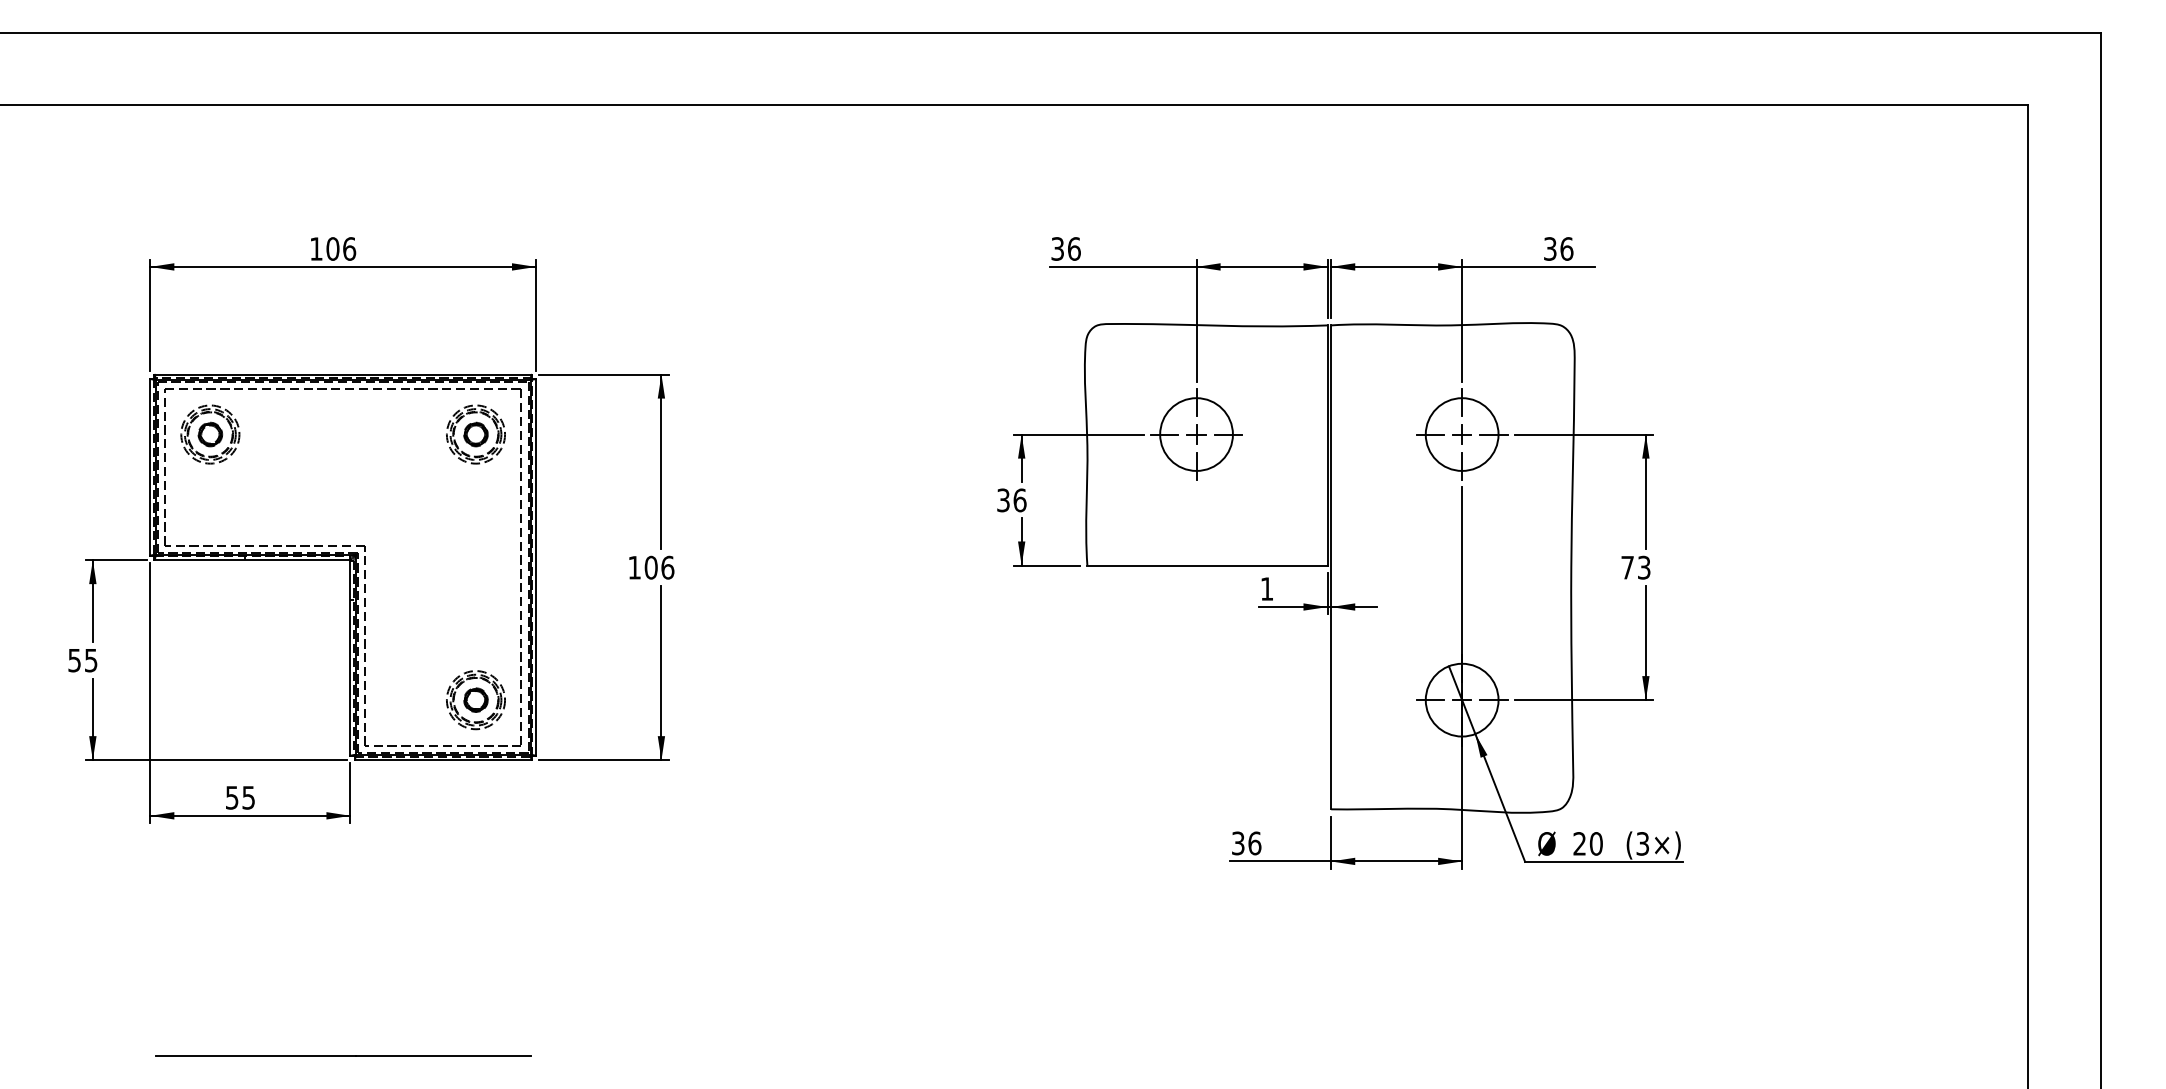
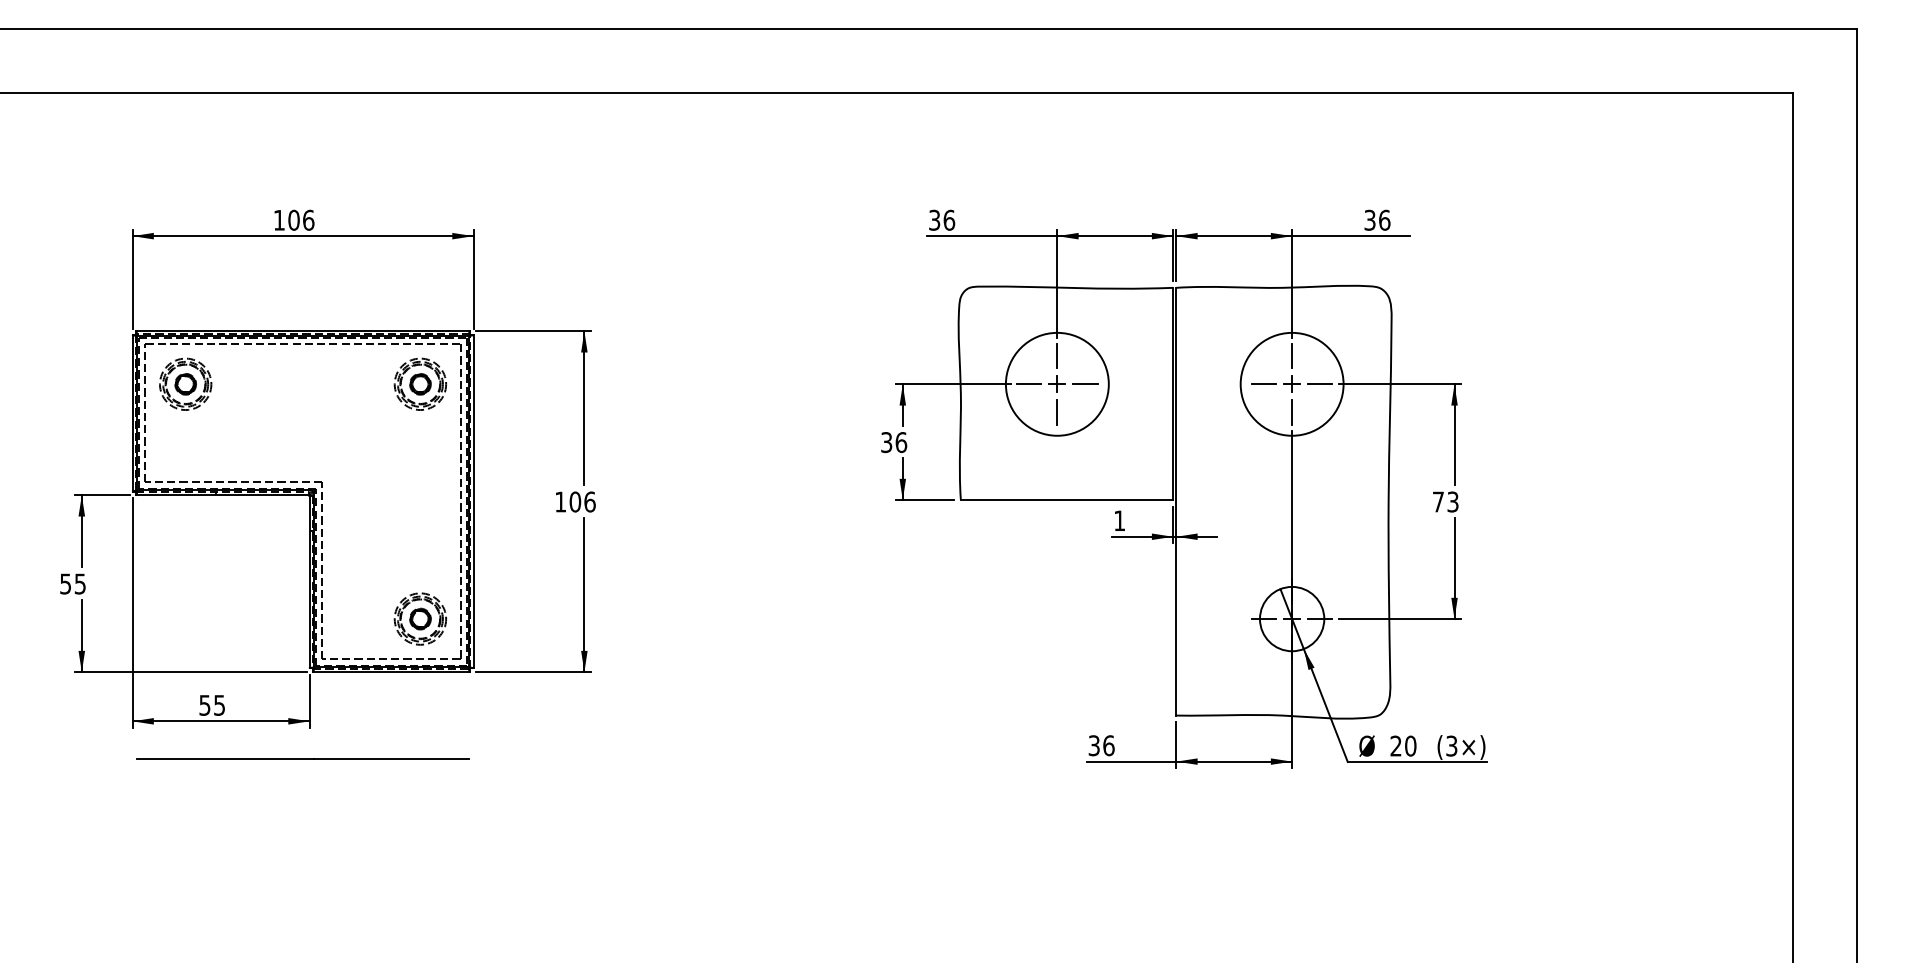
circle: (1196, 434) -> (1057, 384), size x1.6
circle: (1461, 434) -> (1291, 384), size x1.6
line: (343, 1055) -> (303, 758), moved

